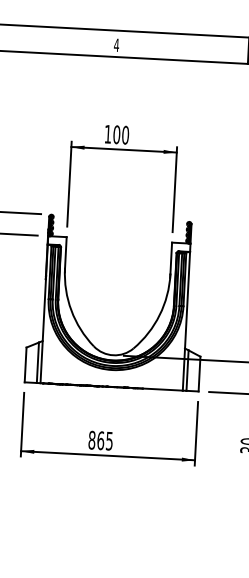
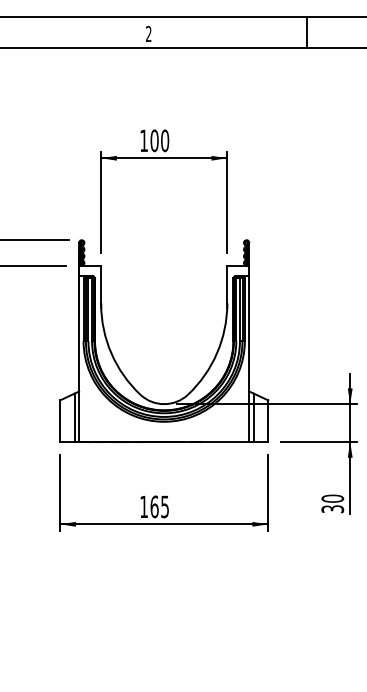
text: (116, 44) -> (148, 33), 4 -> 2
text: (92, 439) -> (144, 506), 865 -> 165

